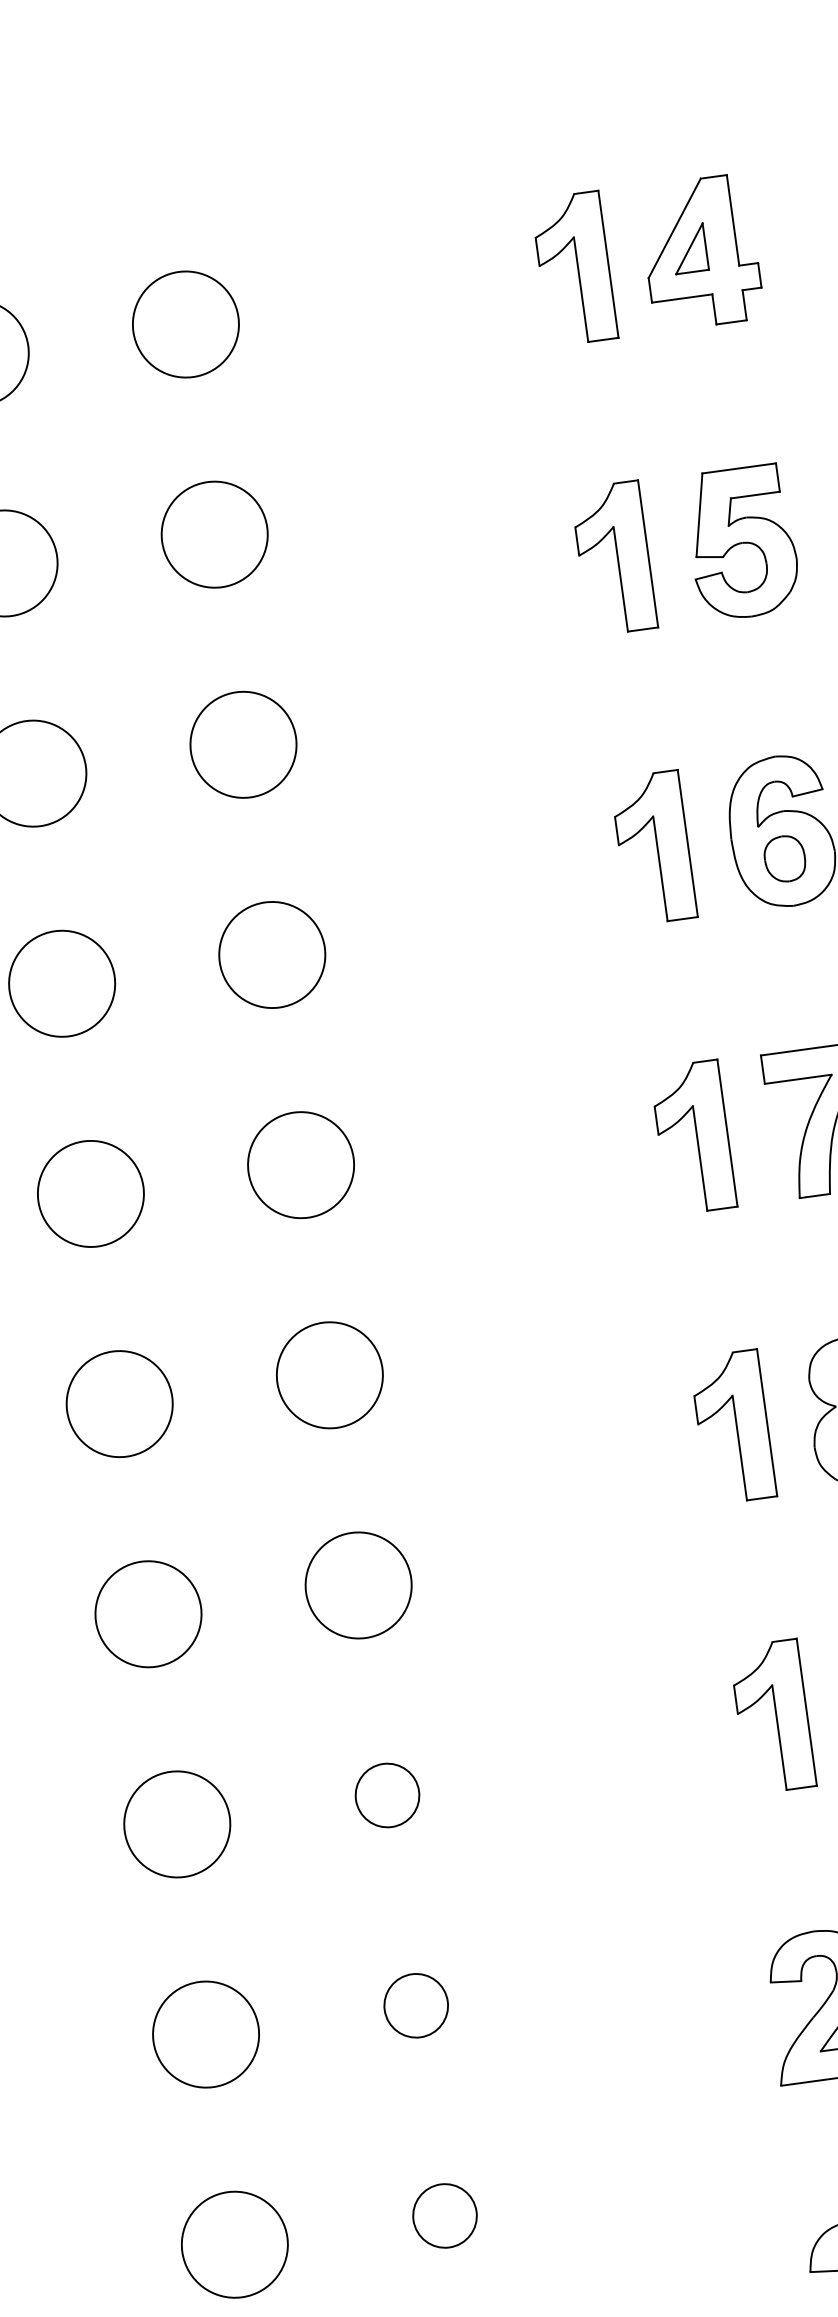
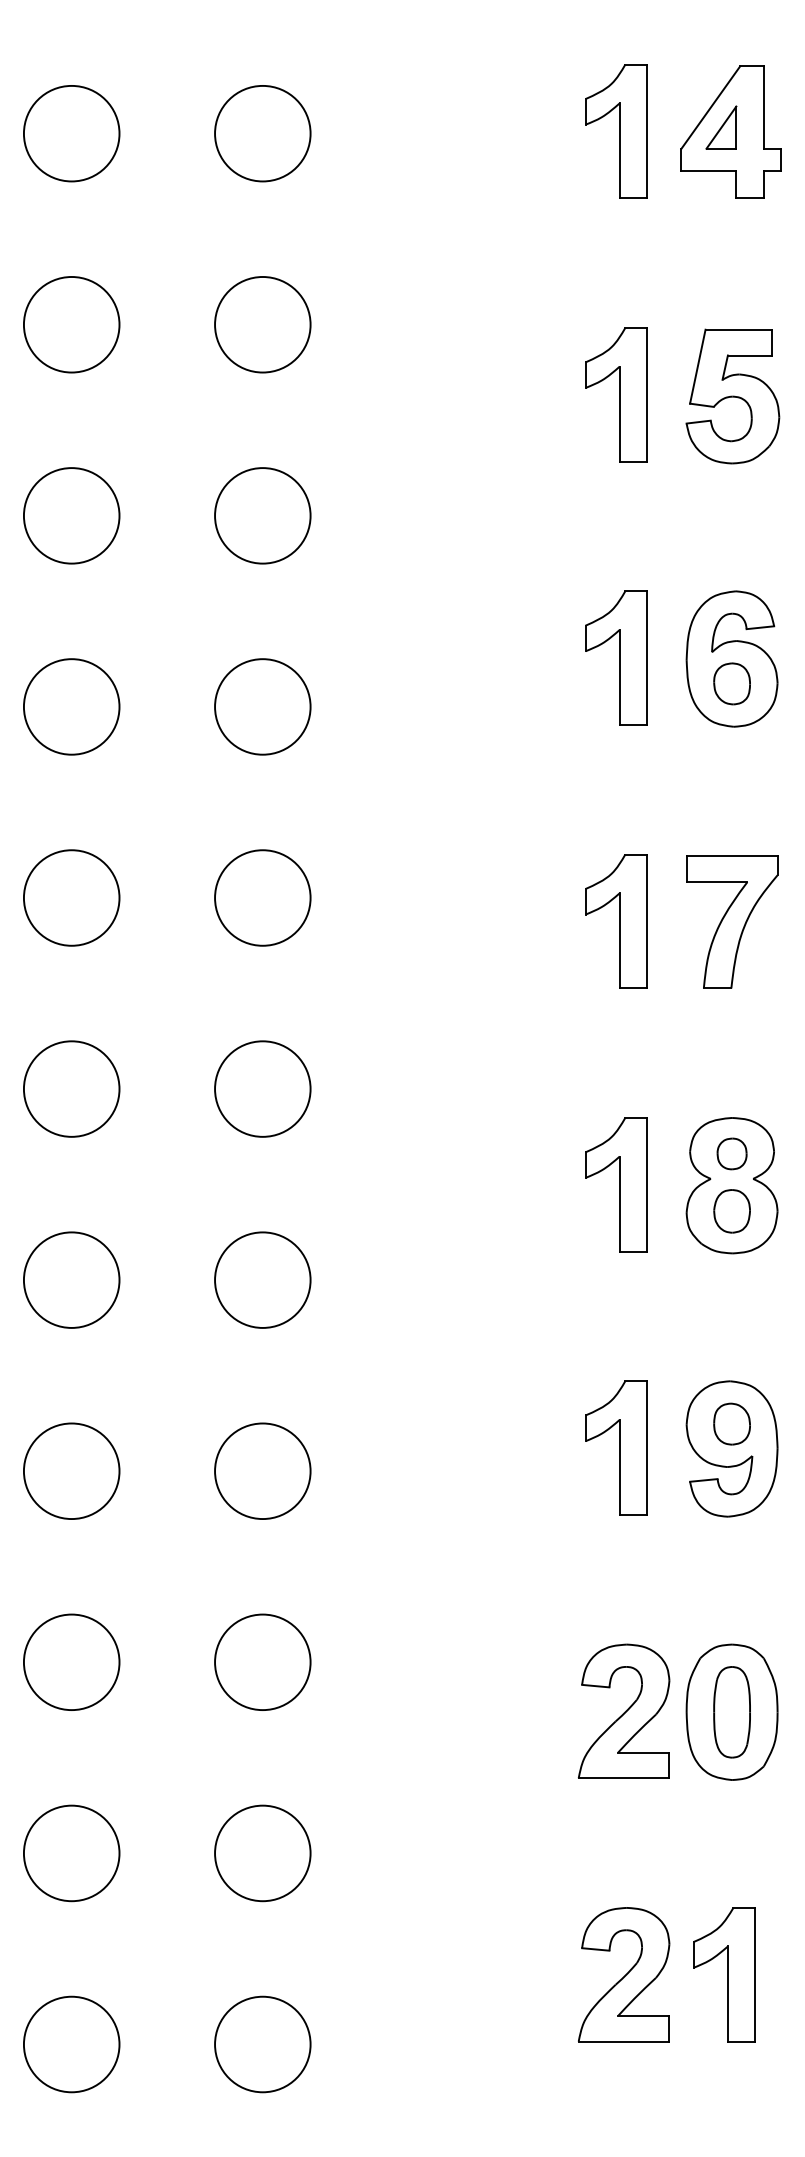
circle: (386, 1794) -> (262, 1470), size x1.67
circle: (415, 2006) -> (262, 1662), size x1.67
circle: (444, 2216) -> (262, 1853), size x1.67

